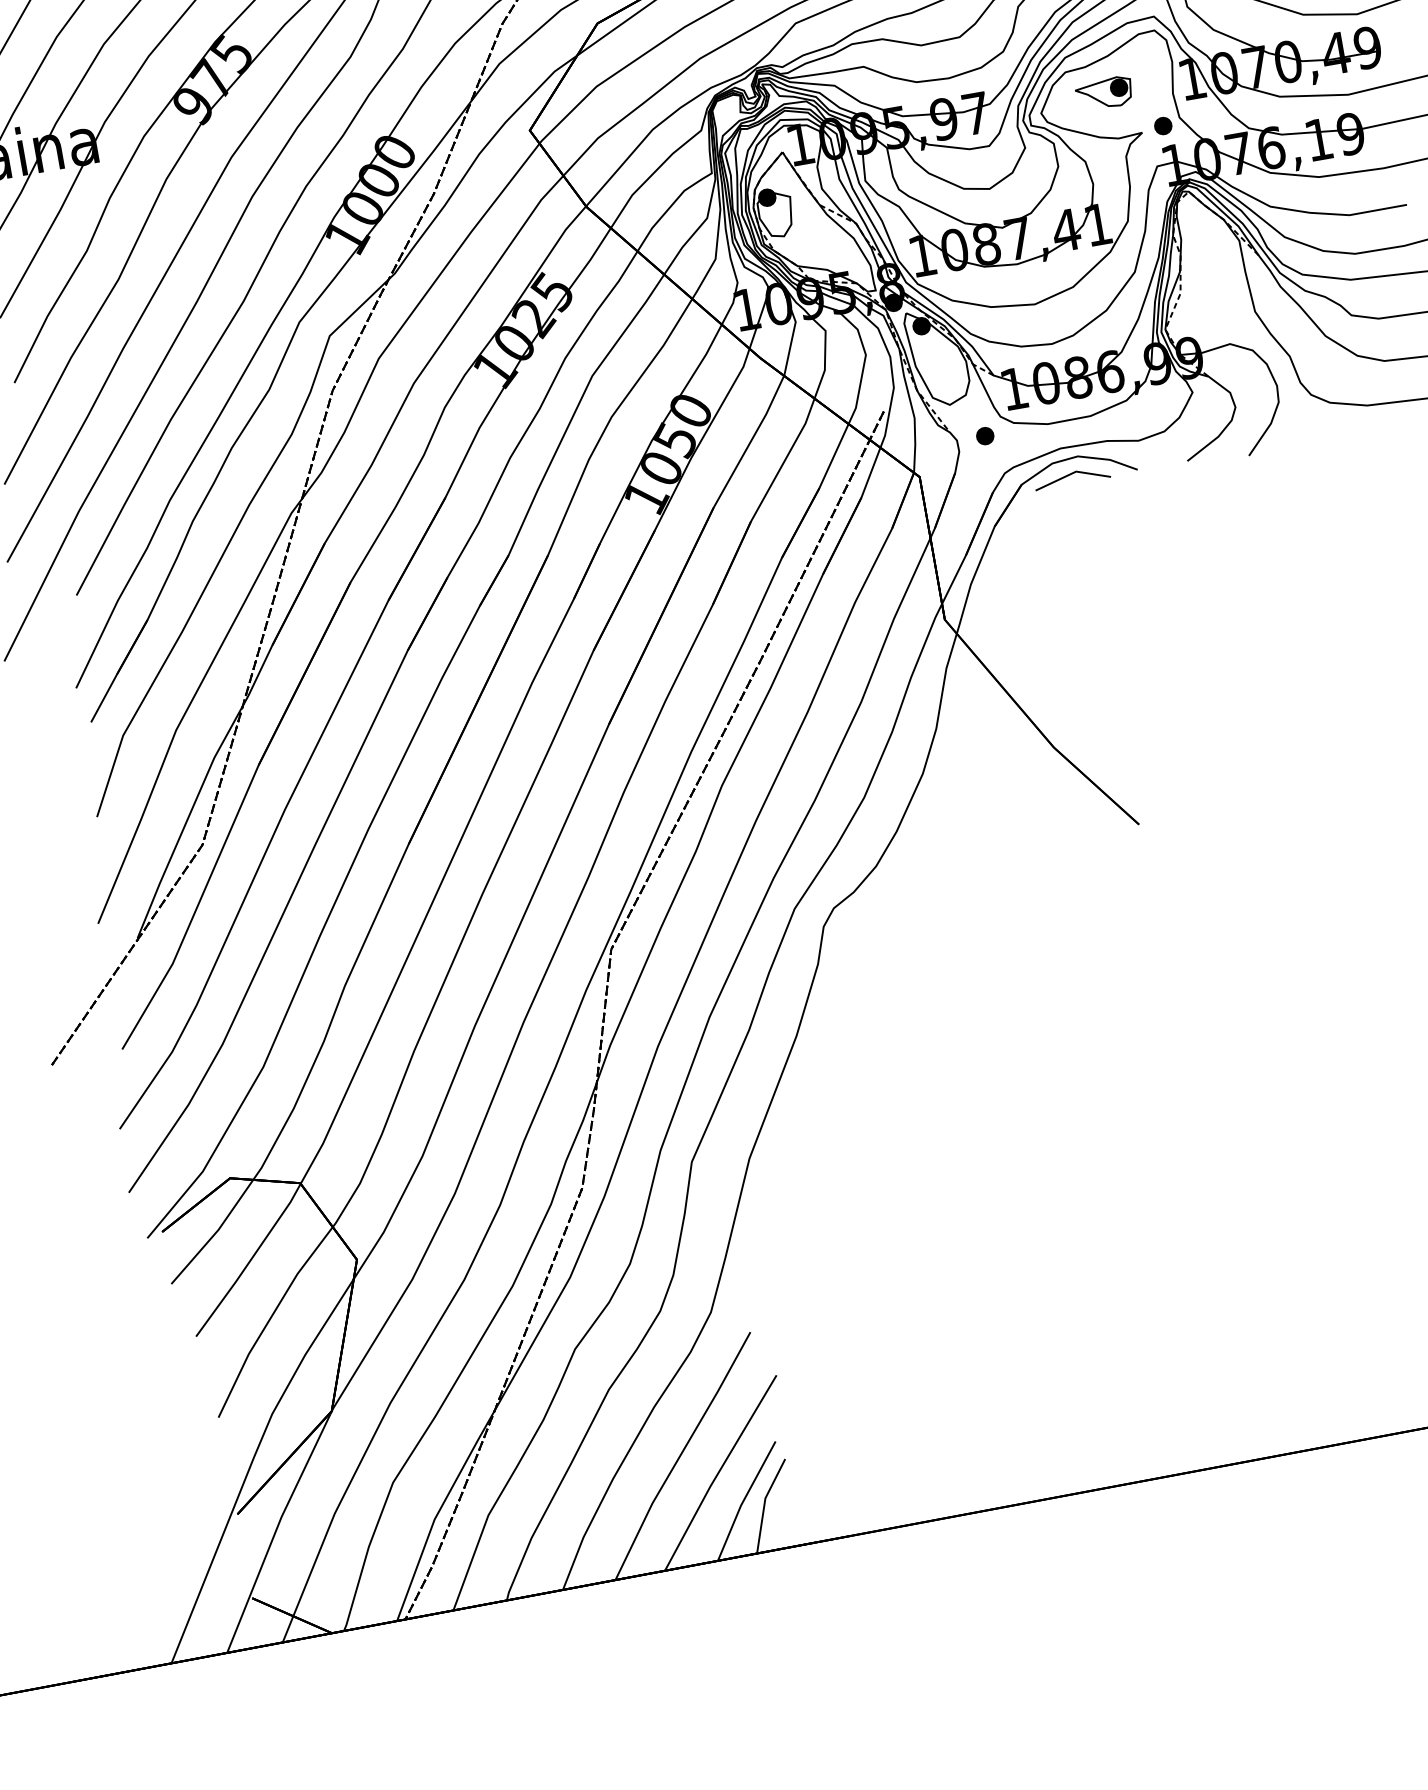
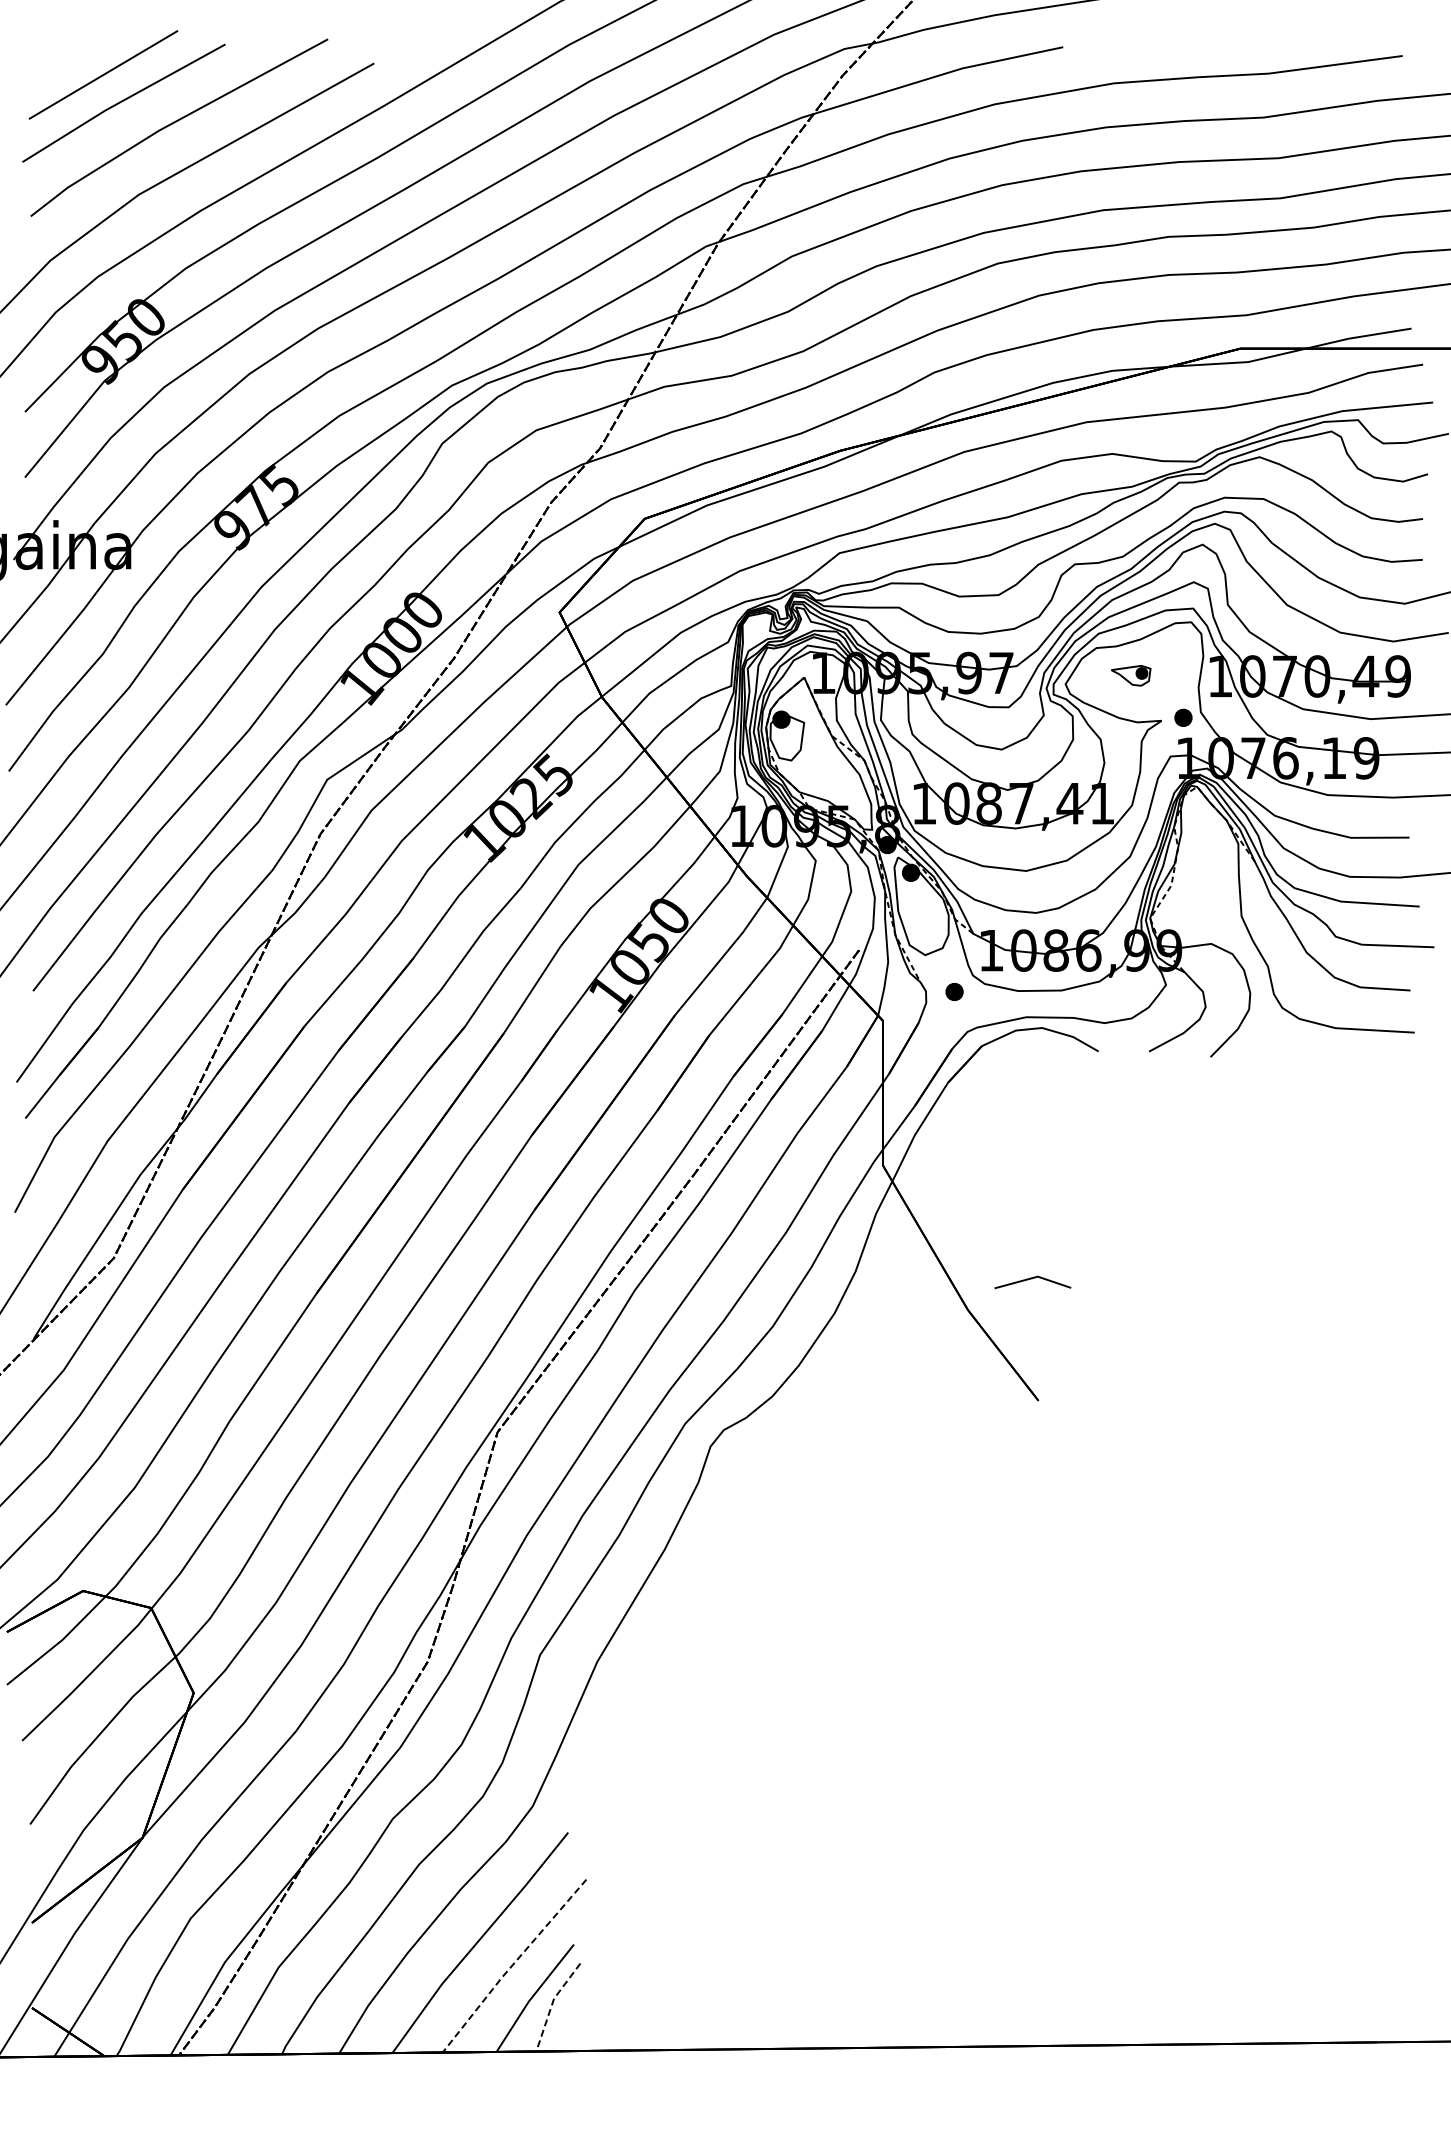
part: (1103, 93) -> (1130, 675), size x0.7
line: (1070, 475) -> (1031, 1279), moved
line: (718, 1472) -> (512, 1965), solid -> dashed
line: (764, 1504) -> (552, 2004), solid -> dashed

